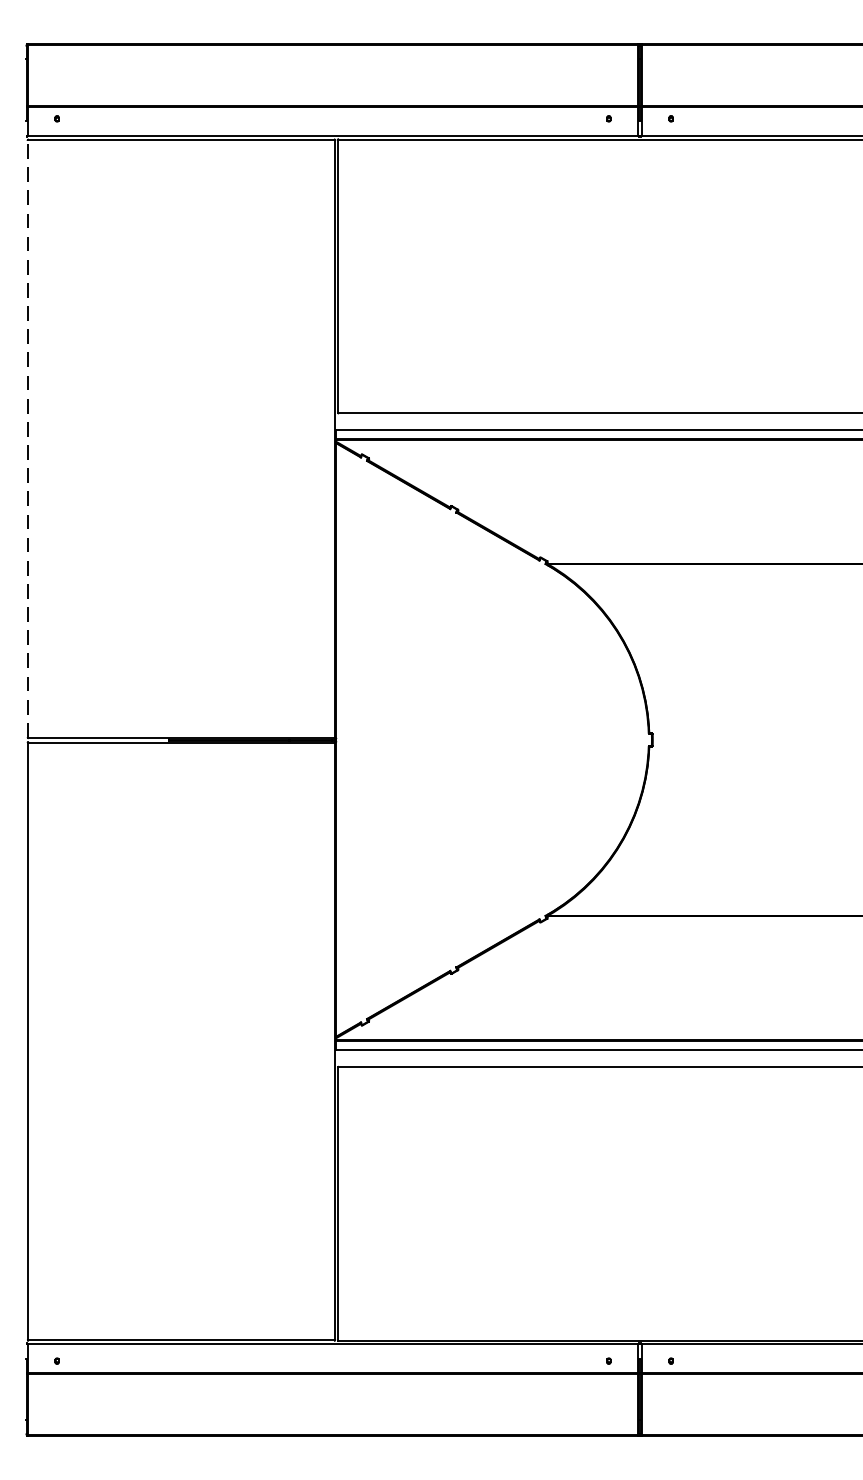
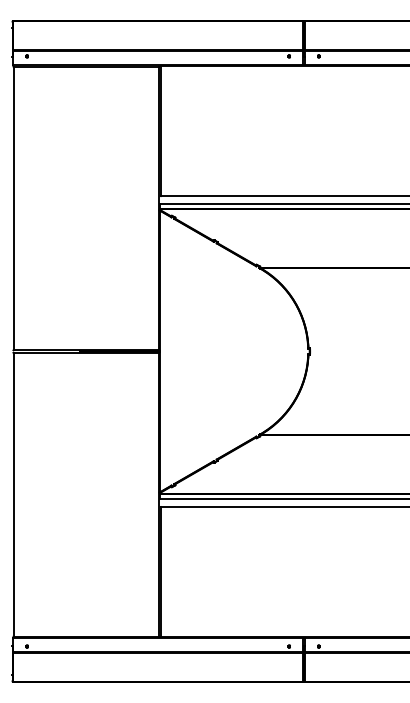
line: (28, 438) -> (13, 208), dashed -> solid

